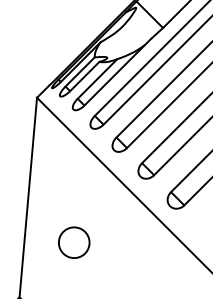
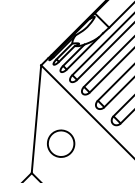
part: (74, 242) -> (61, 143), size x1.6

